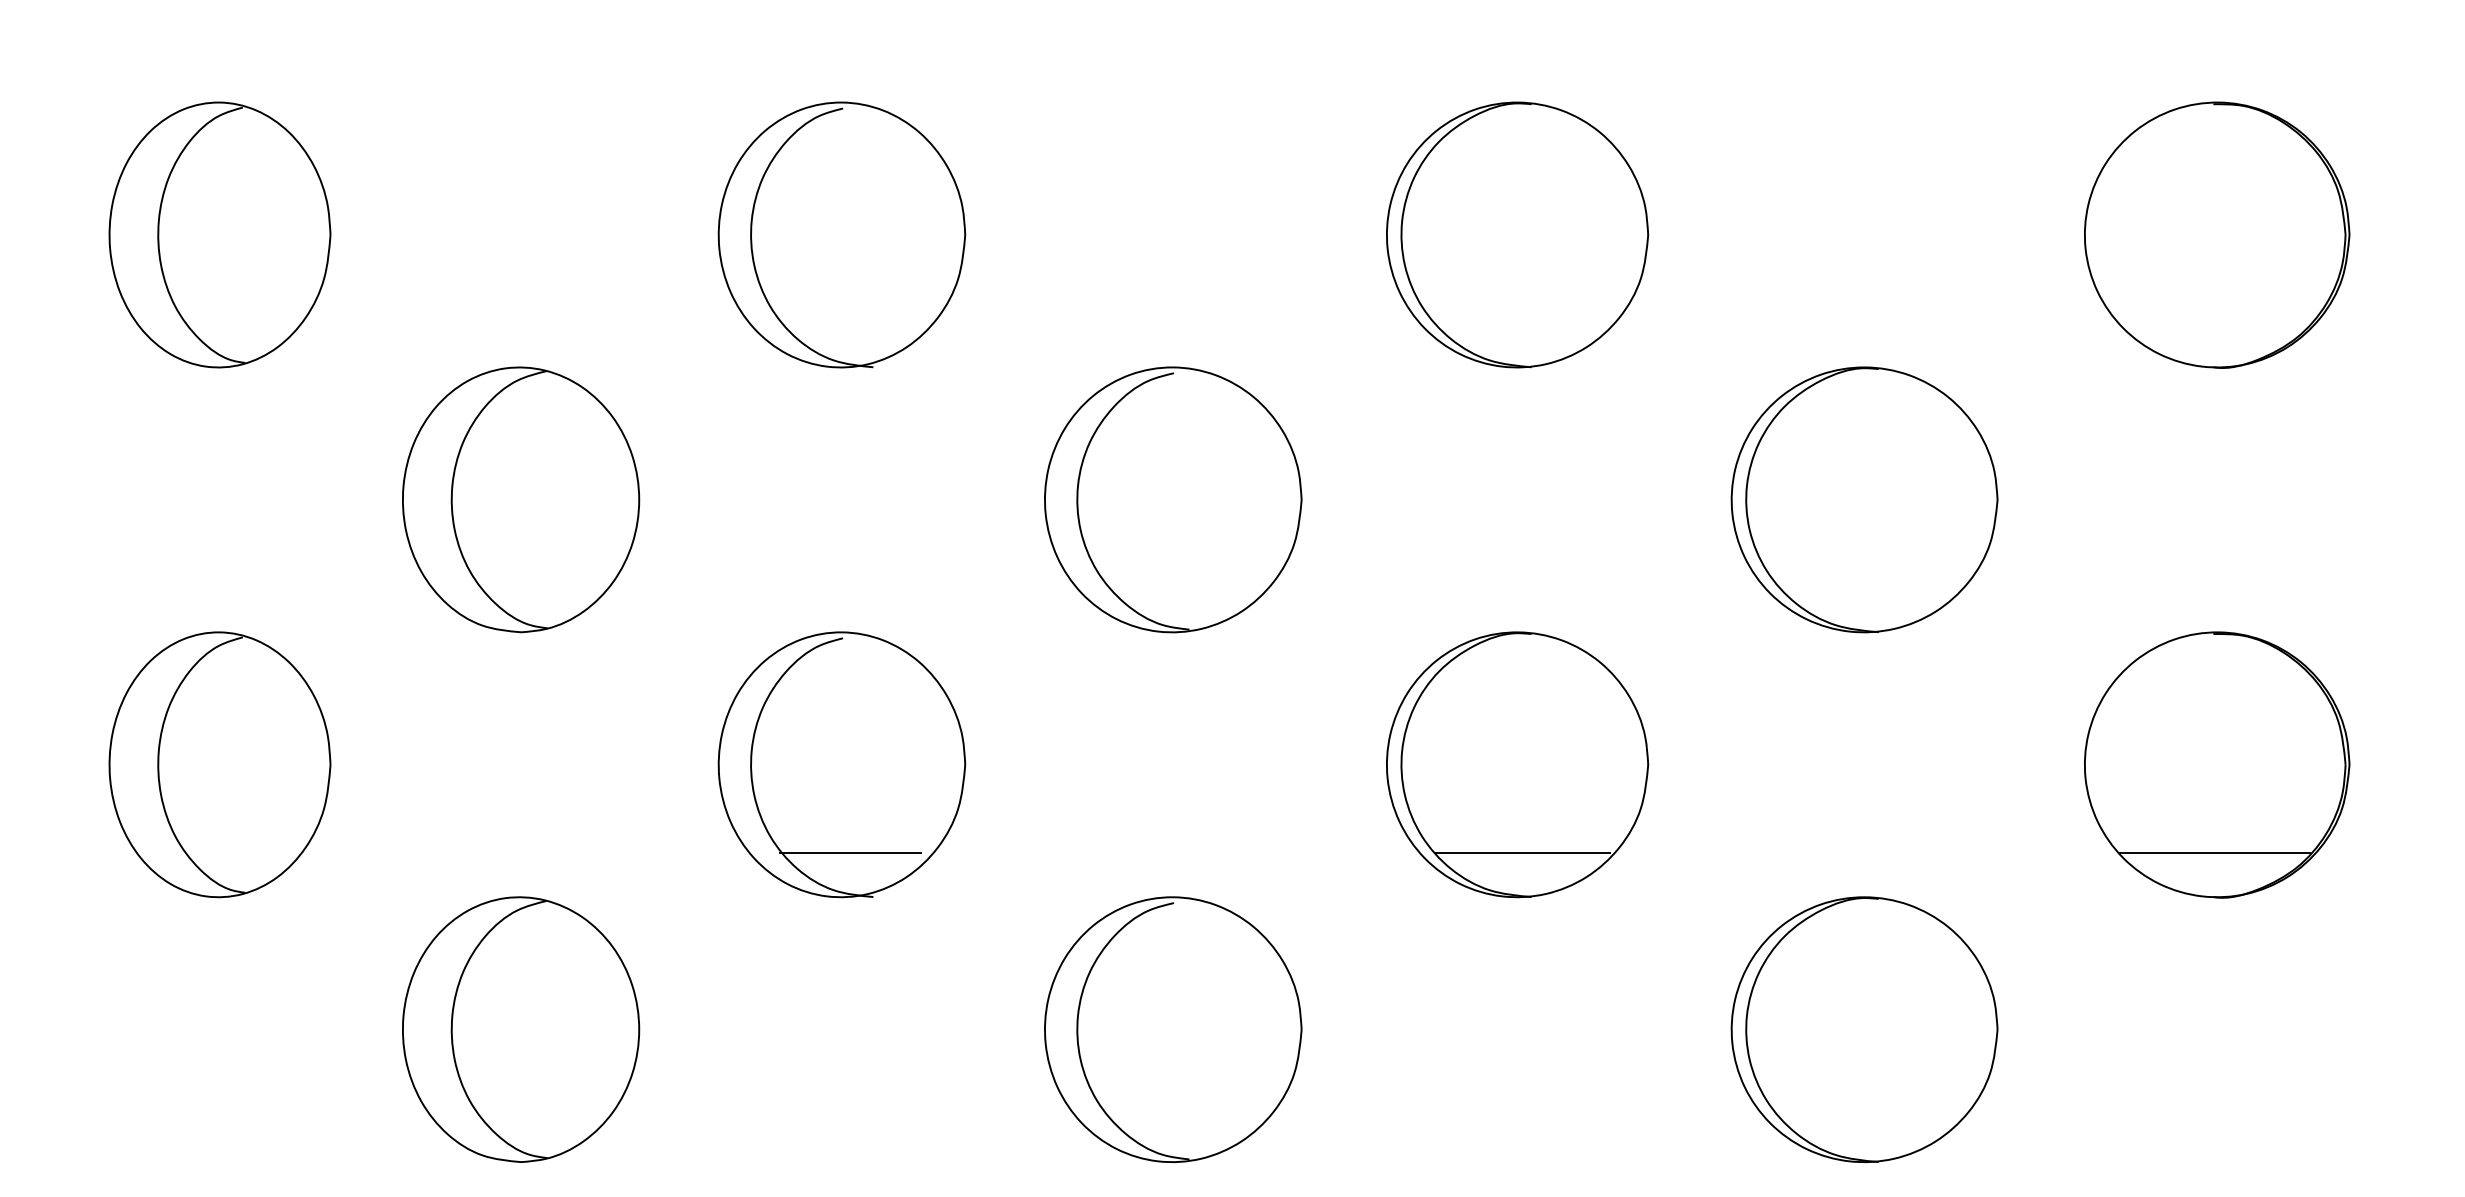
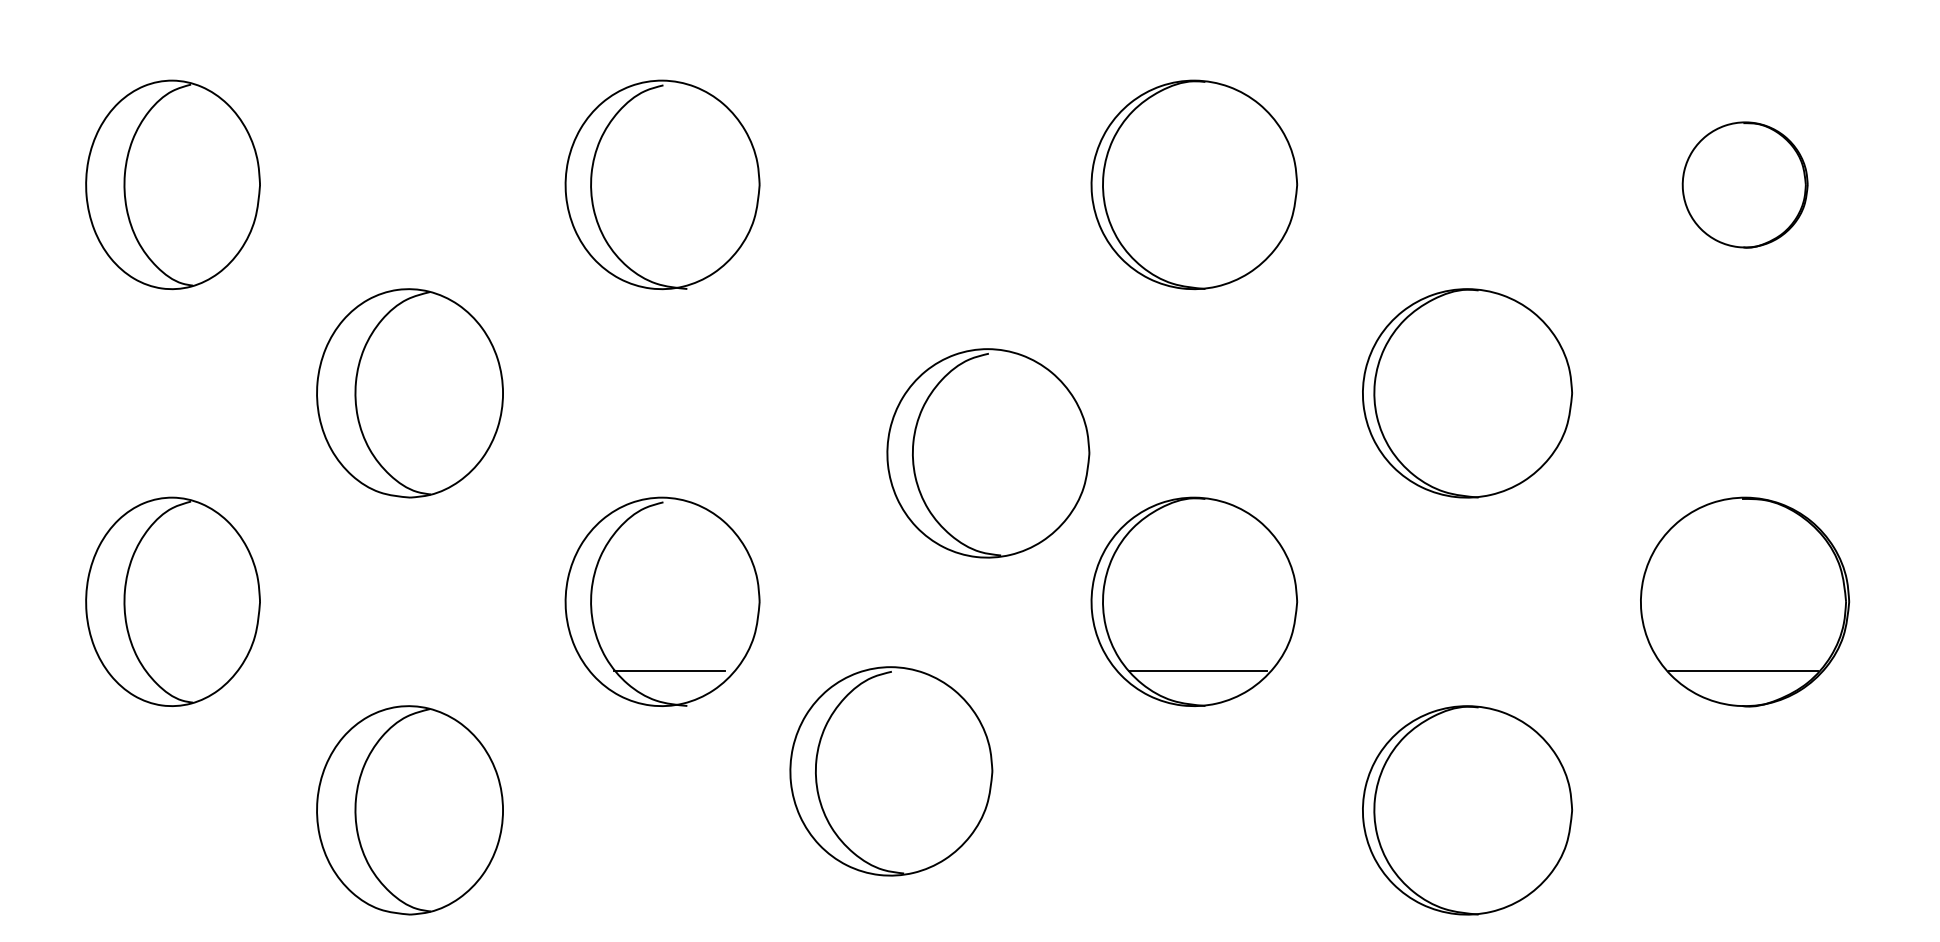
part: (2217, 234) -> (1745, 184), size x0.6
part: (1173, 500) -> (988, 453), moved
part: (1173, 1029) -> (891, 771), moved

